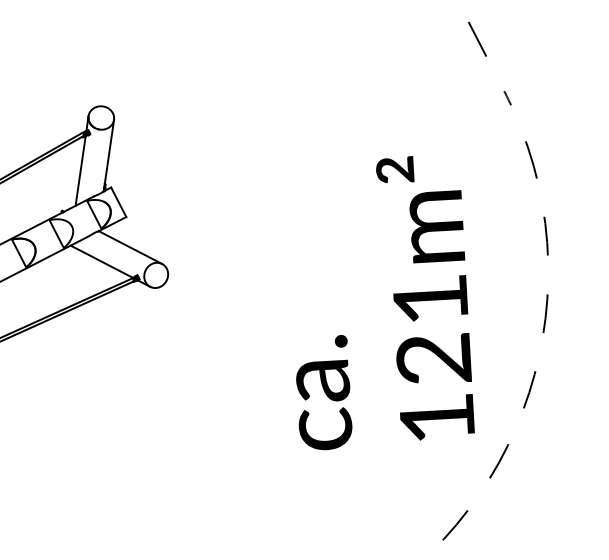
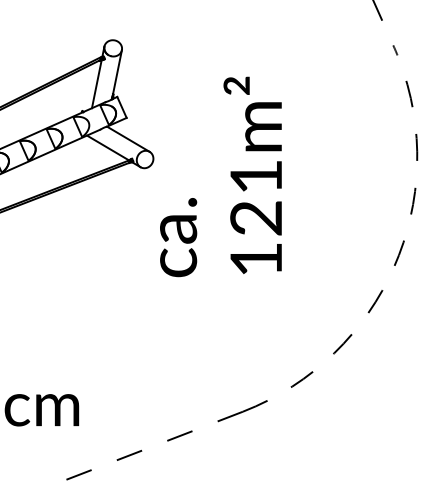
text: (379, 301) -> (220, 176), moved

